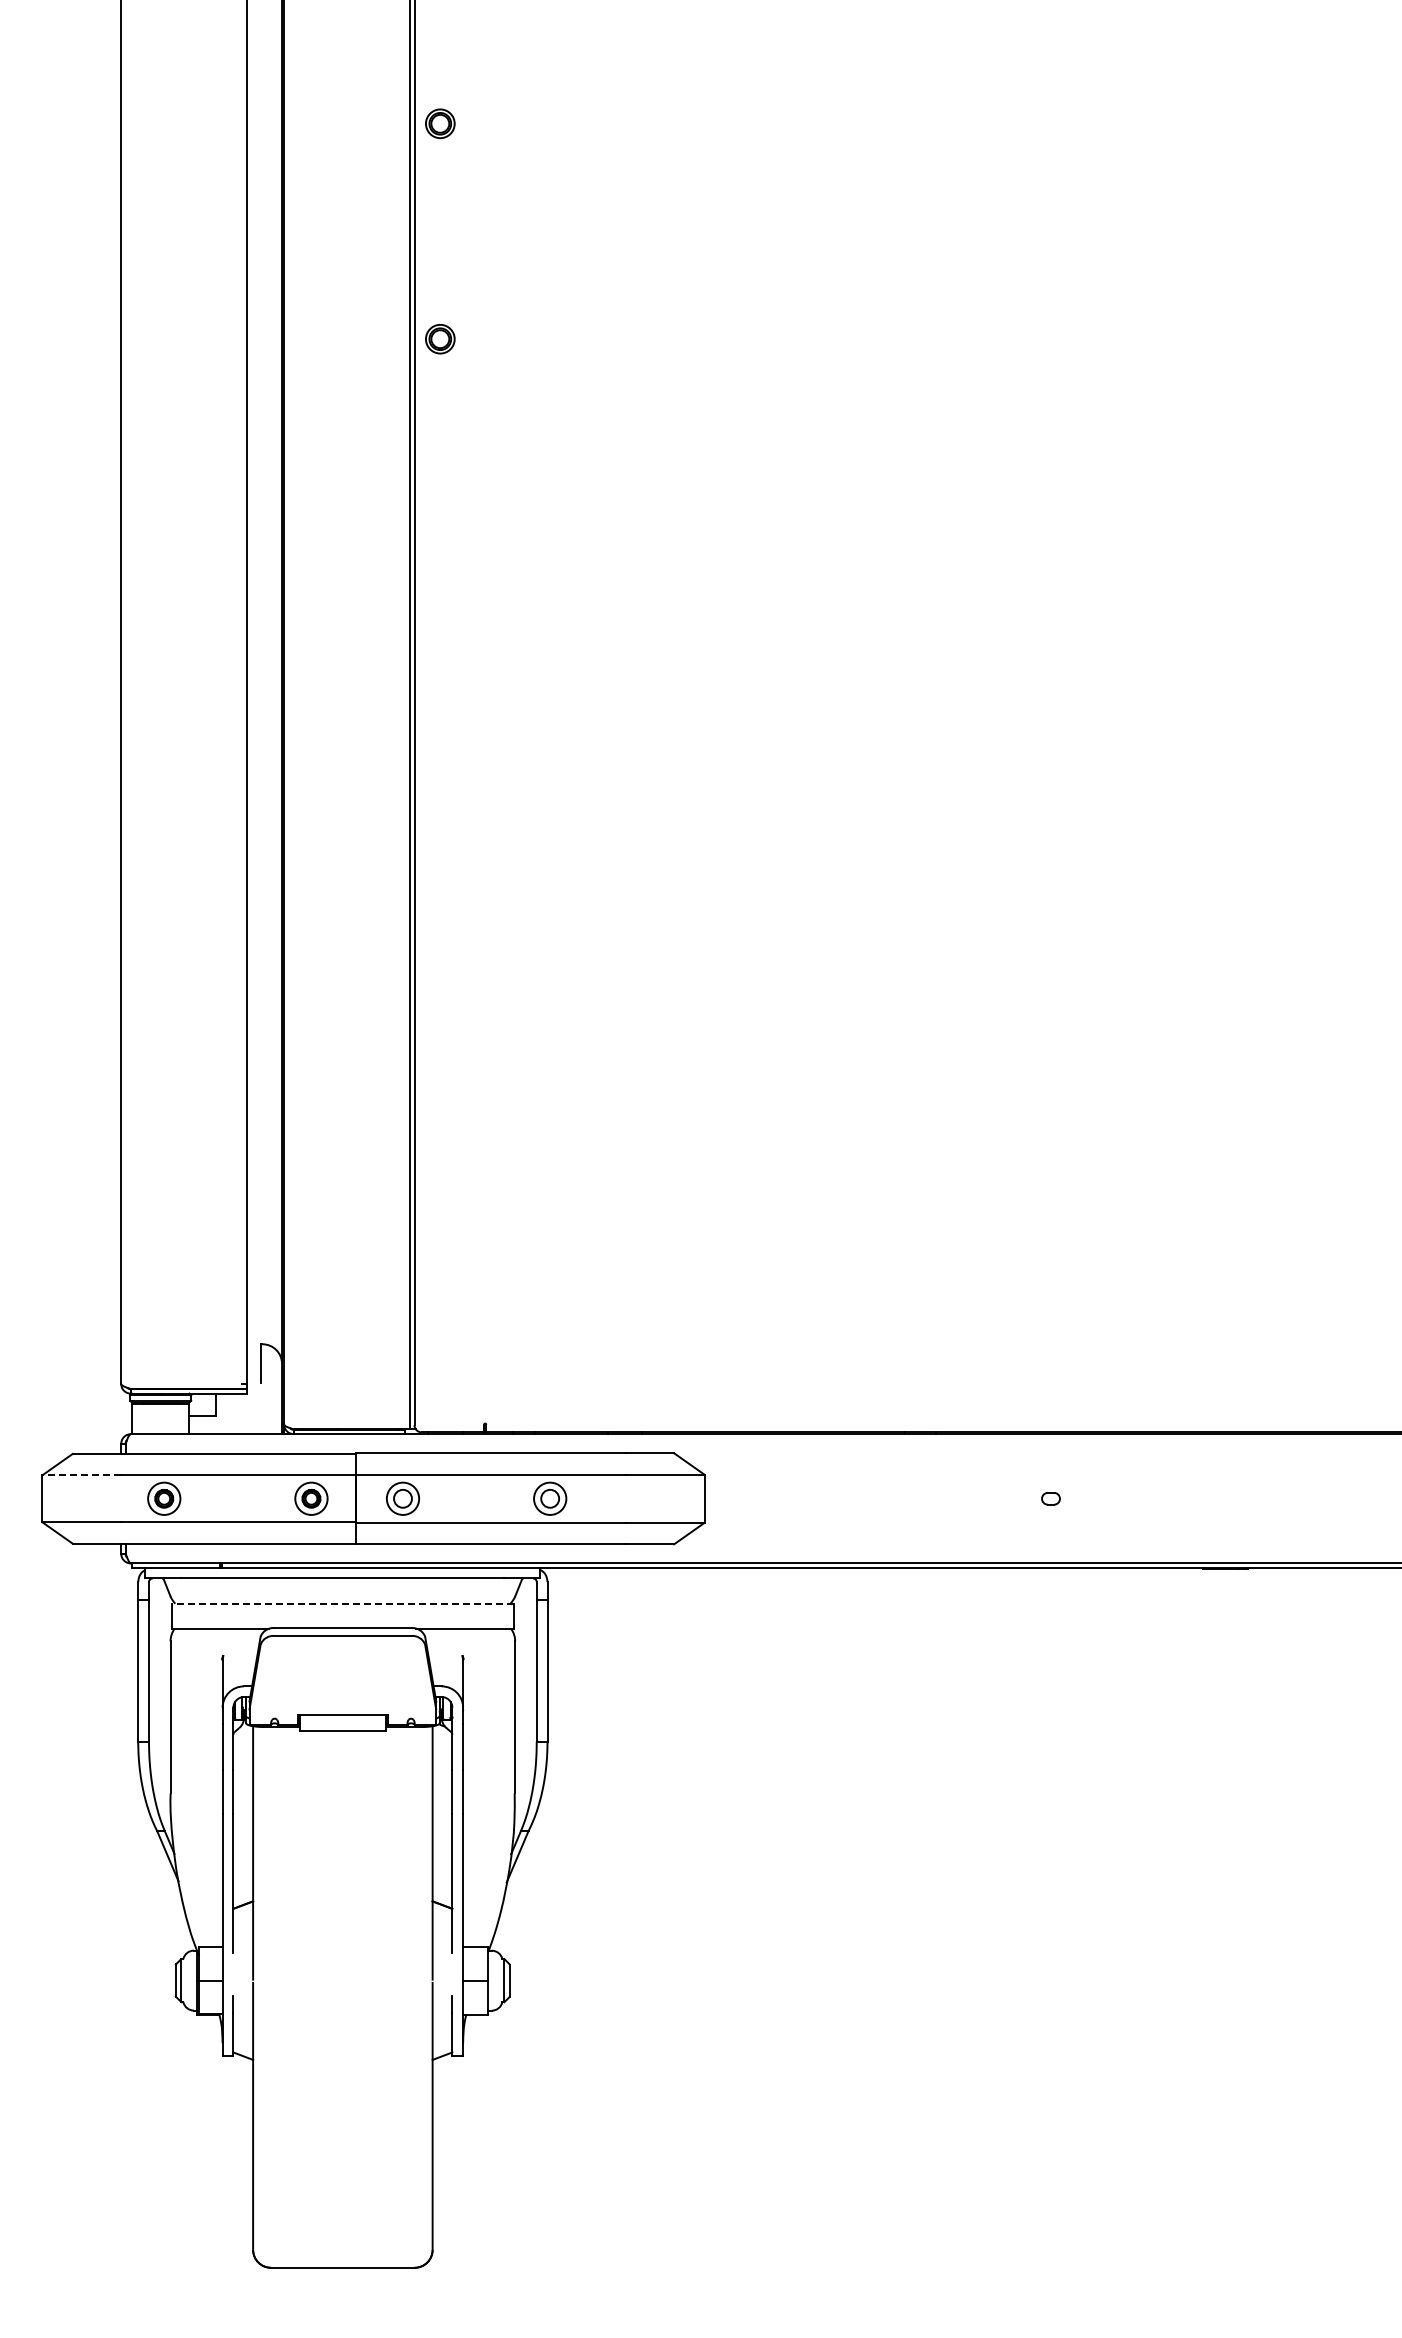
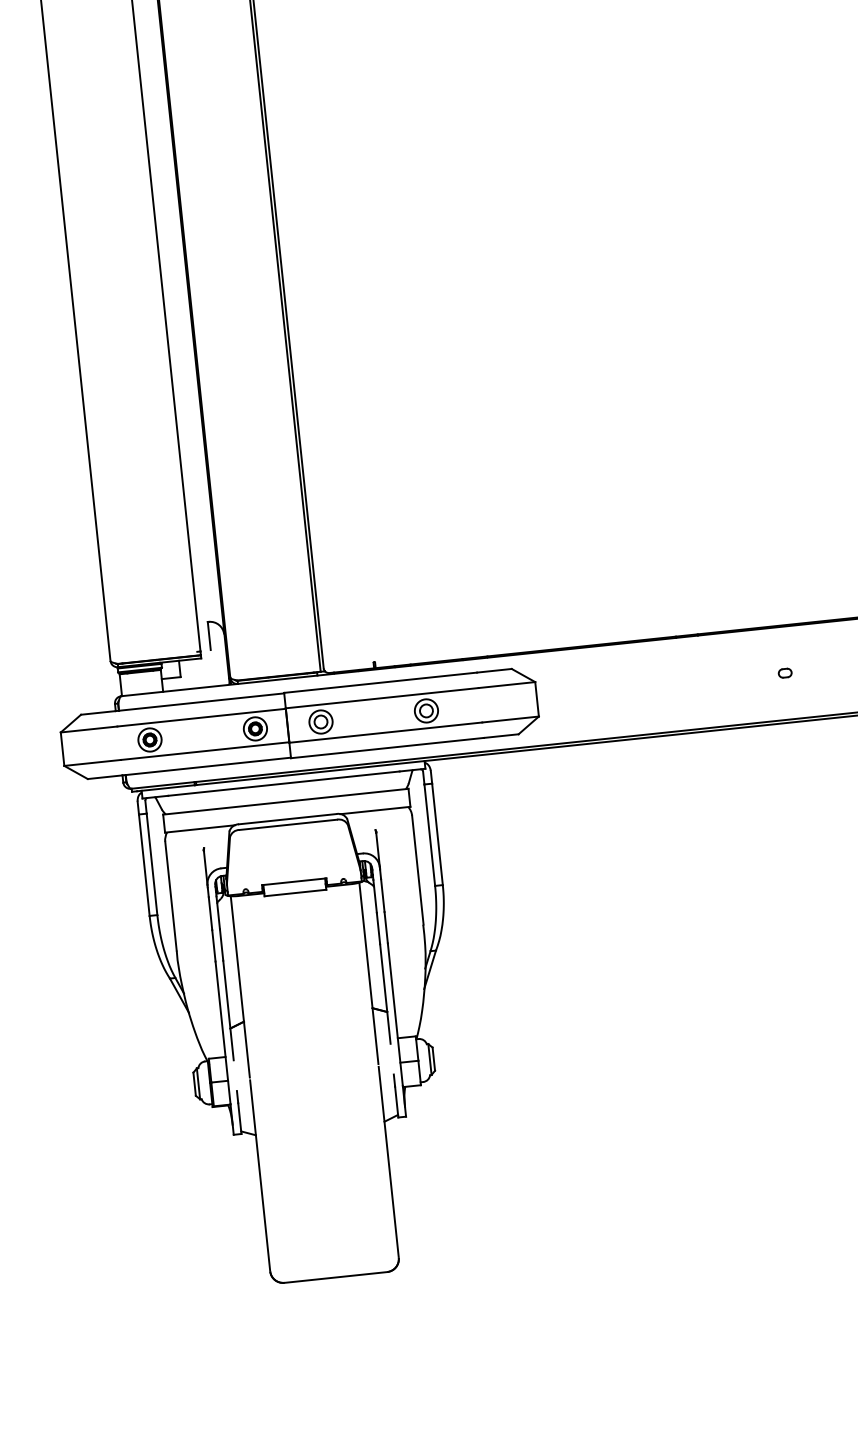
line: (81, 1475) -> (88, 729), dashed -> solid
line: (342, 1603) -> (285, 801), dashed -> solid

